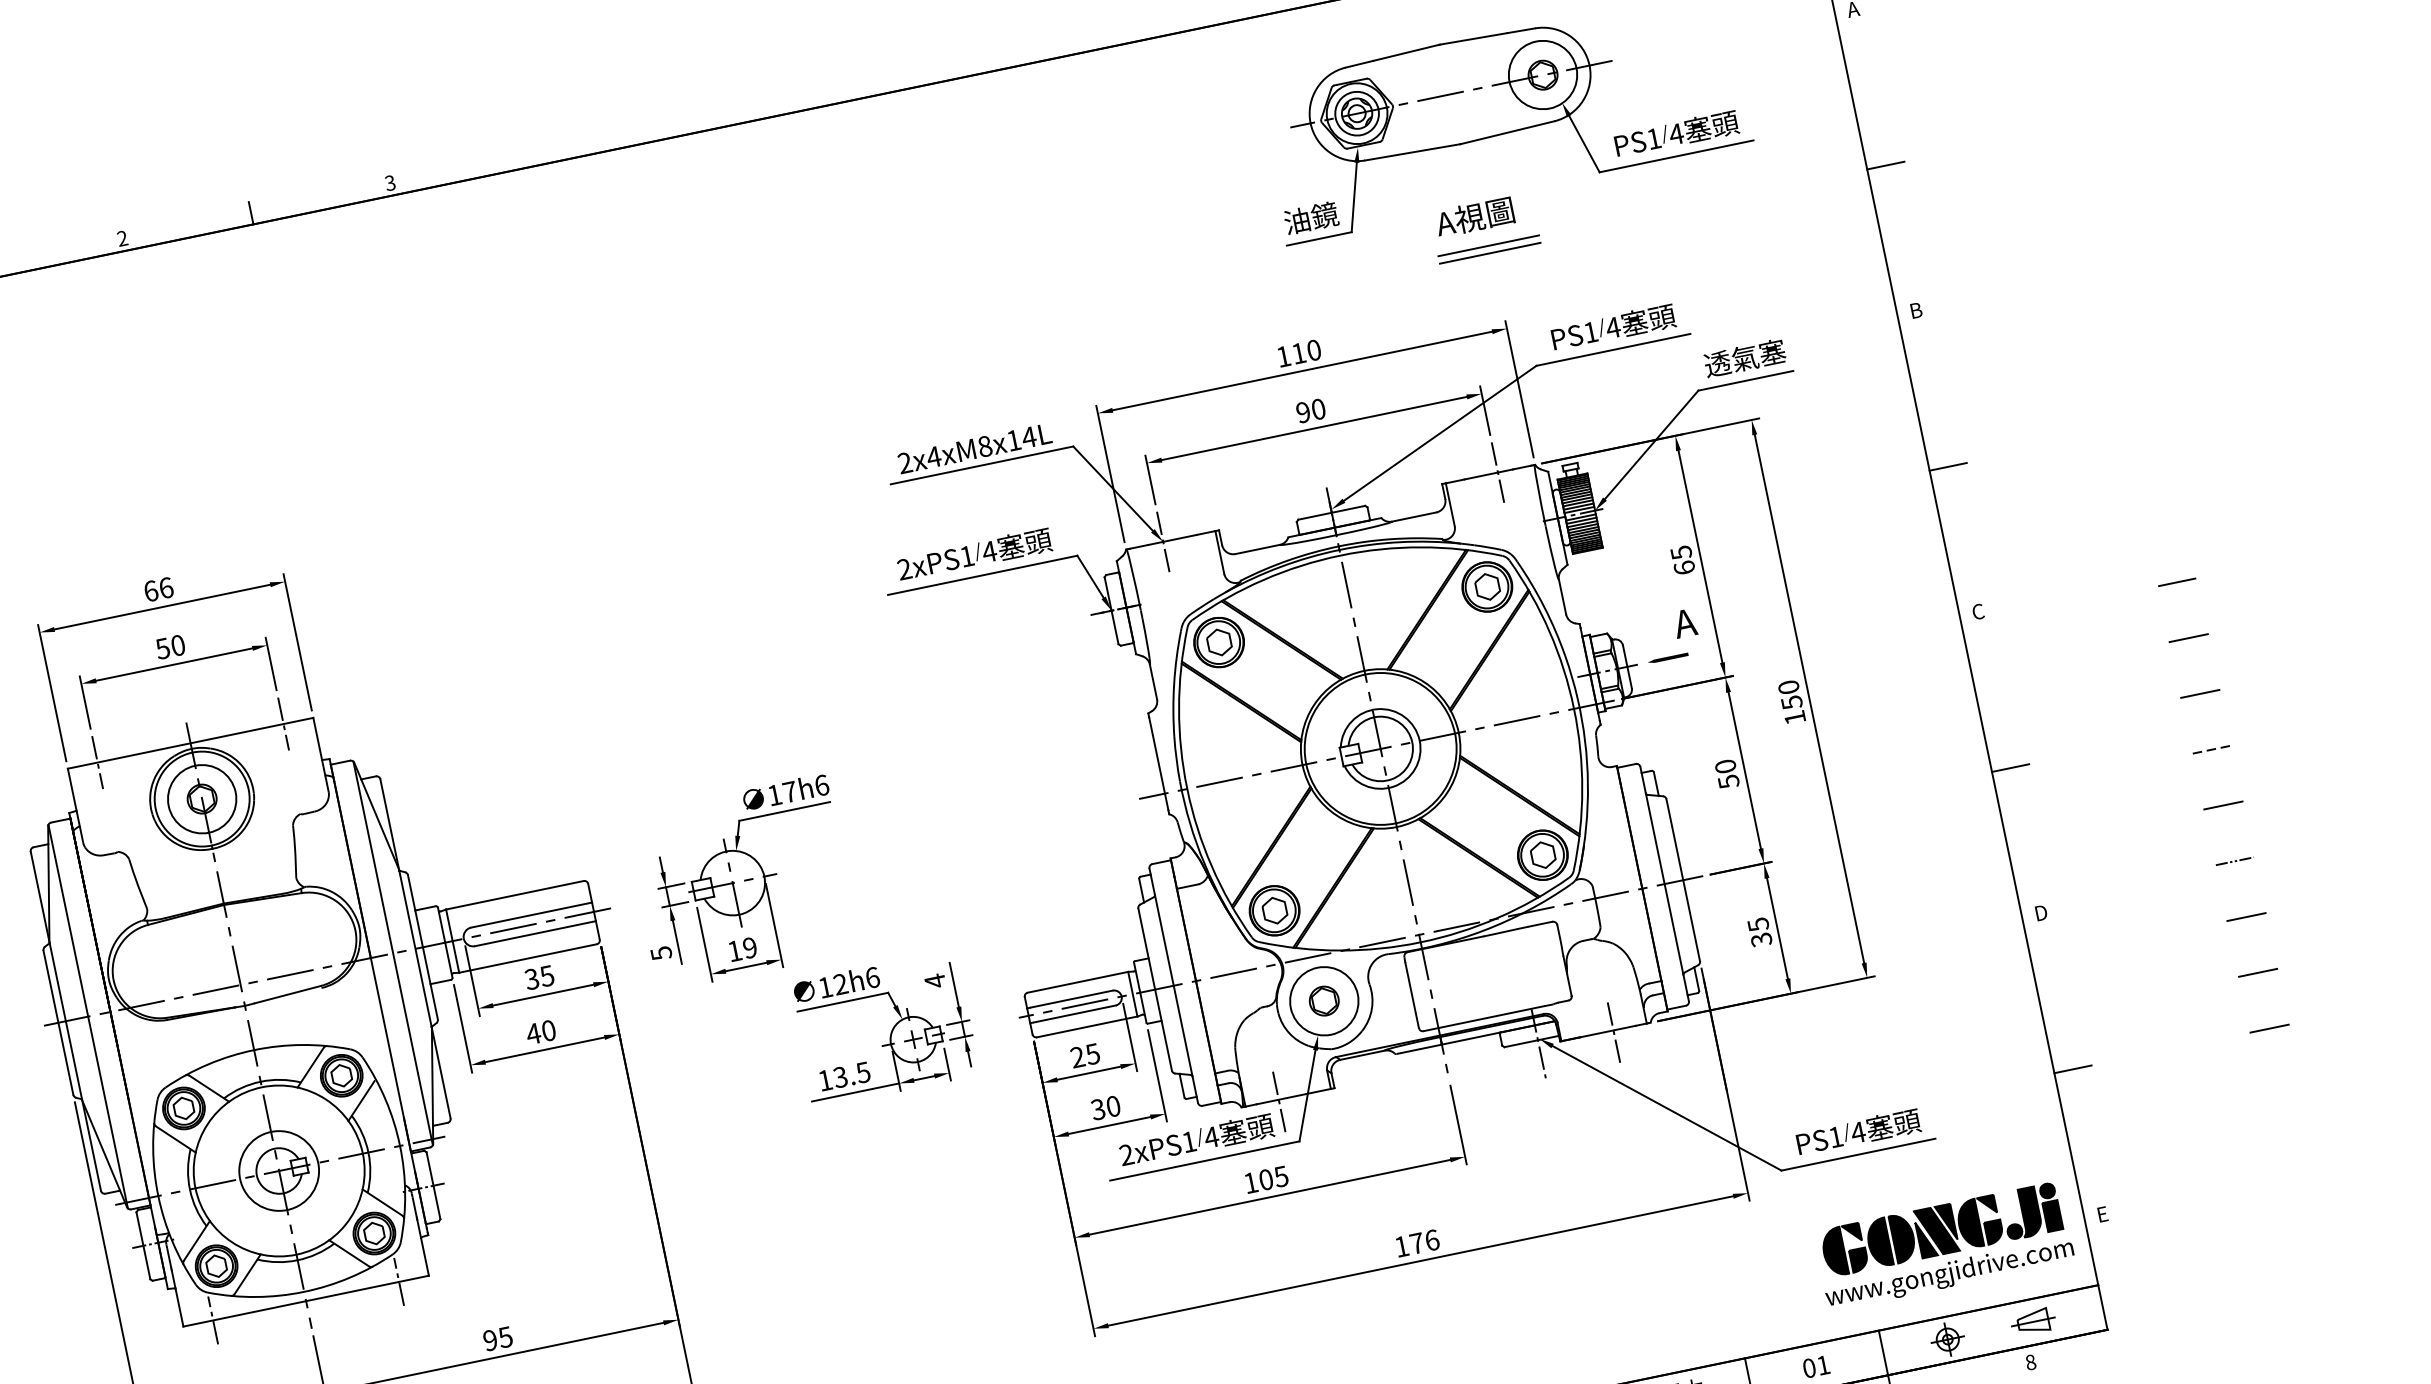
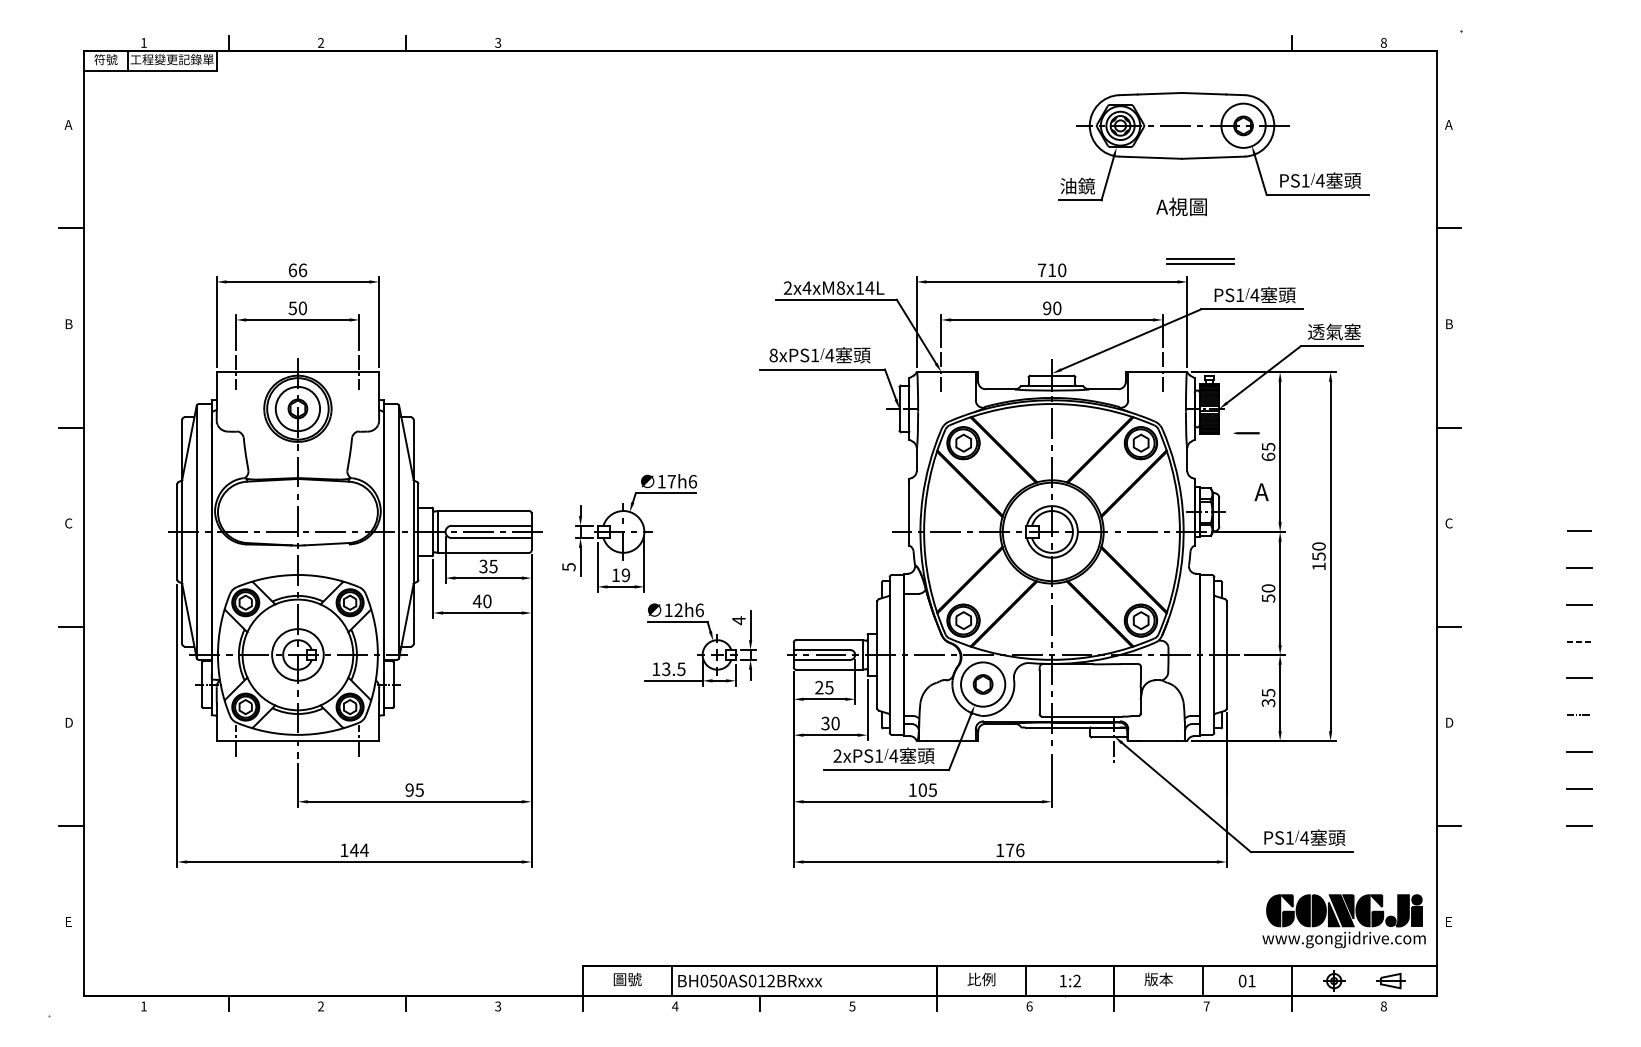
part: (1489, 249) -> (1200, 261), moved
text: (1284, 355) -> (1042, 269), 110 -> 710
text: (904, 569) -> (773, 355), 2xPS1 -> 8xPS1
line: (1668, 658) -> (1246, 433), moved
line: (1612, 1029) -> (1162, 740), removed
line: (1278, 1098) -> (941, 740), removed

